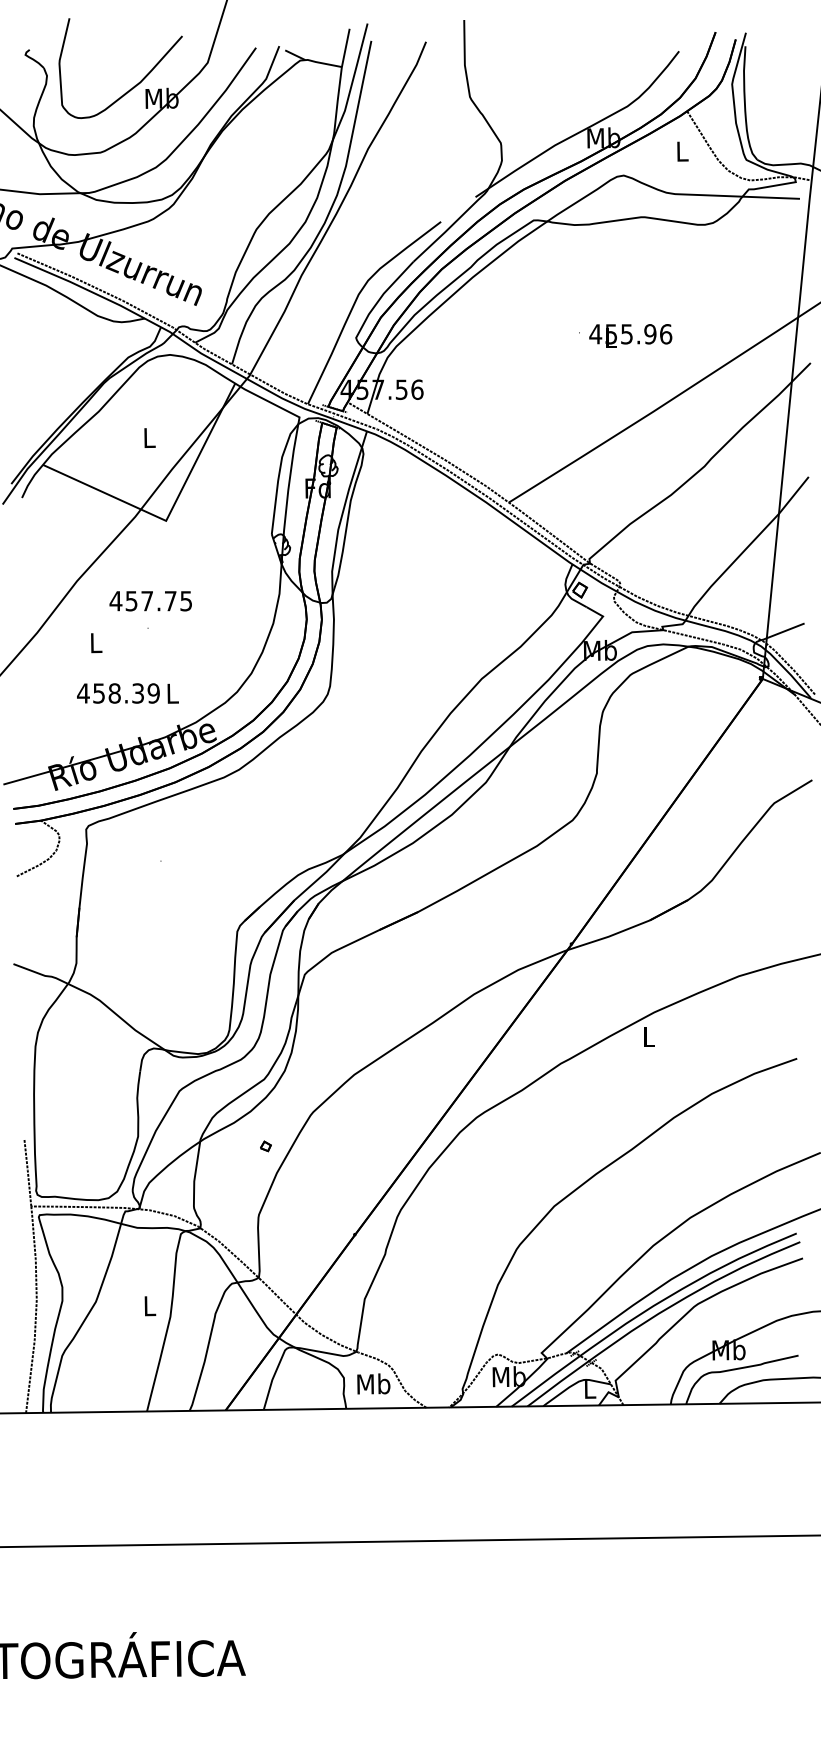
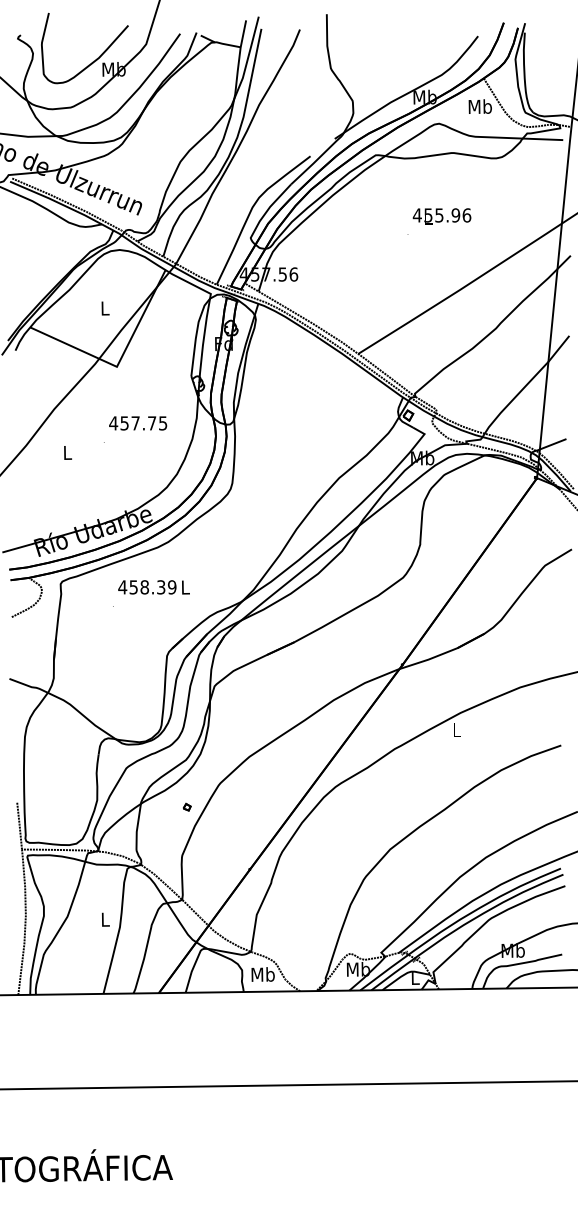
text: (681, 151) -> (479, 106), L -> Mb
text: (629, 335) -> (441, 216), moved
text: (151, 601) -> (138, 423), moved
text: (127, 693) -> (153, 587), moved

